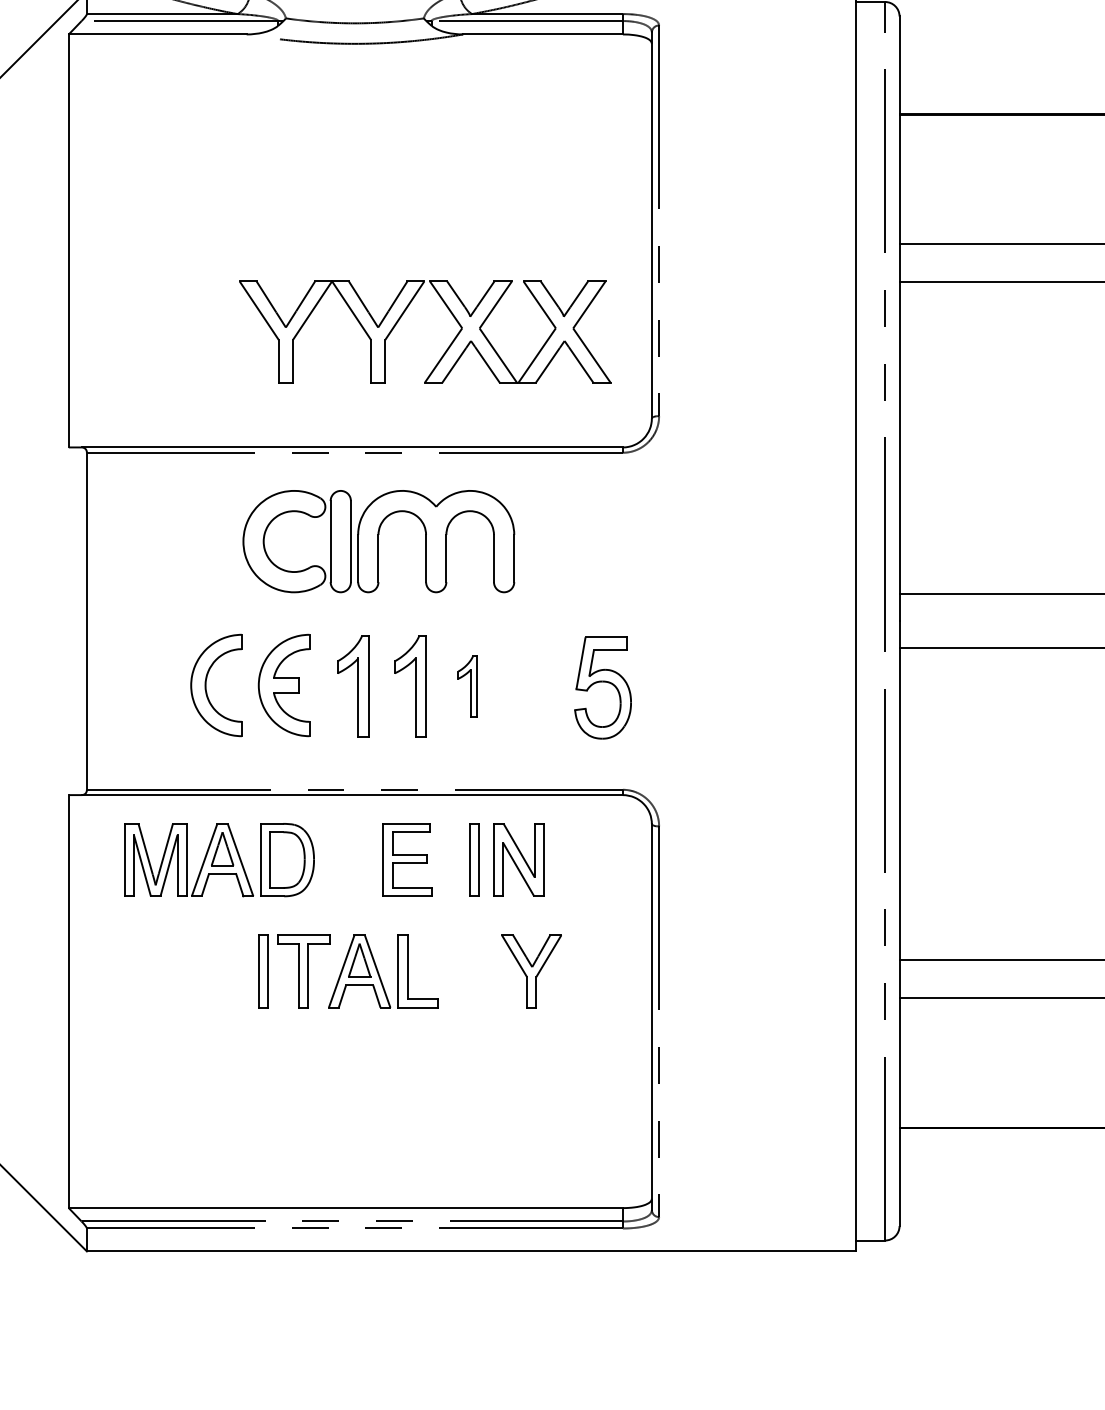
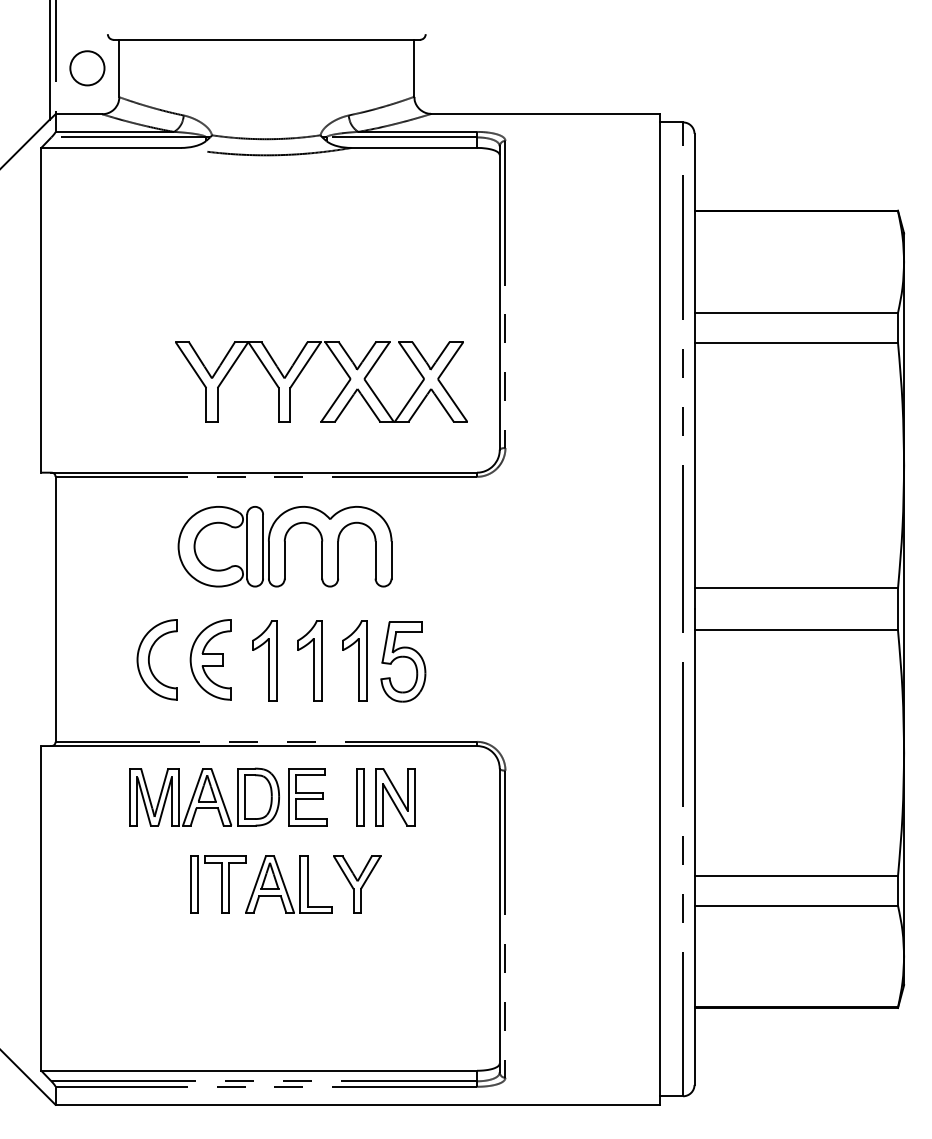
part: (467, 686) -> (354, 660), size x1.67
part: (603, 687) -> (403, 661), moved
part: (219, 859) -> (204, 796), moved
part: (531, 971) -> (357, 884), moved

